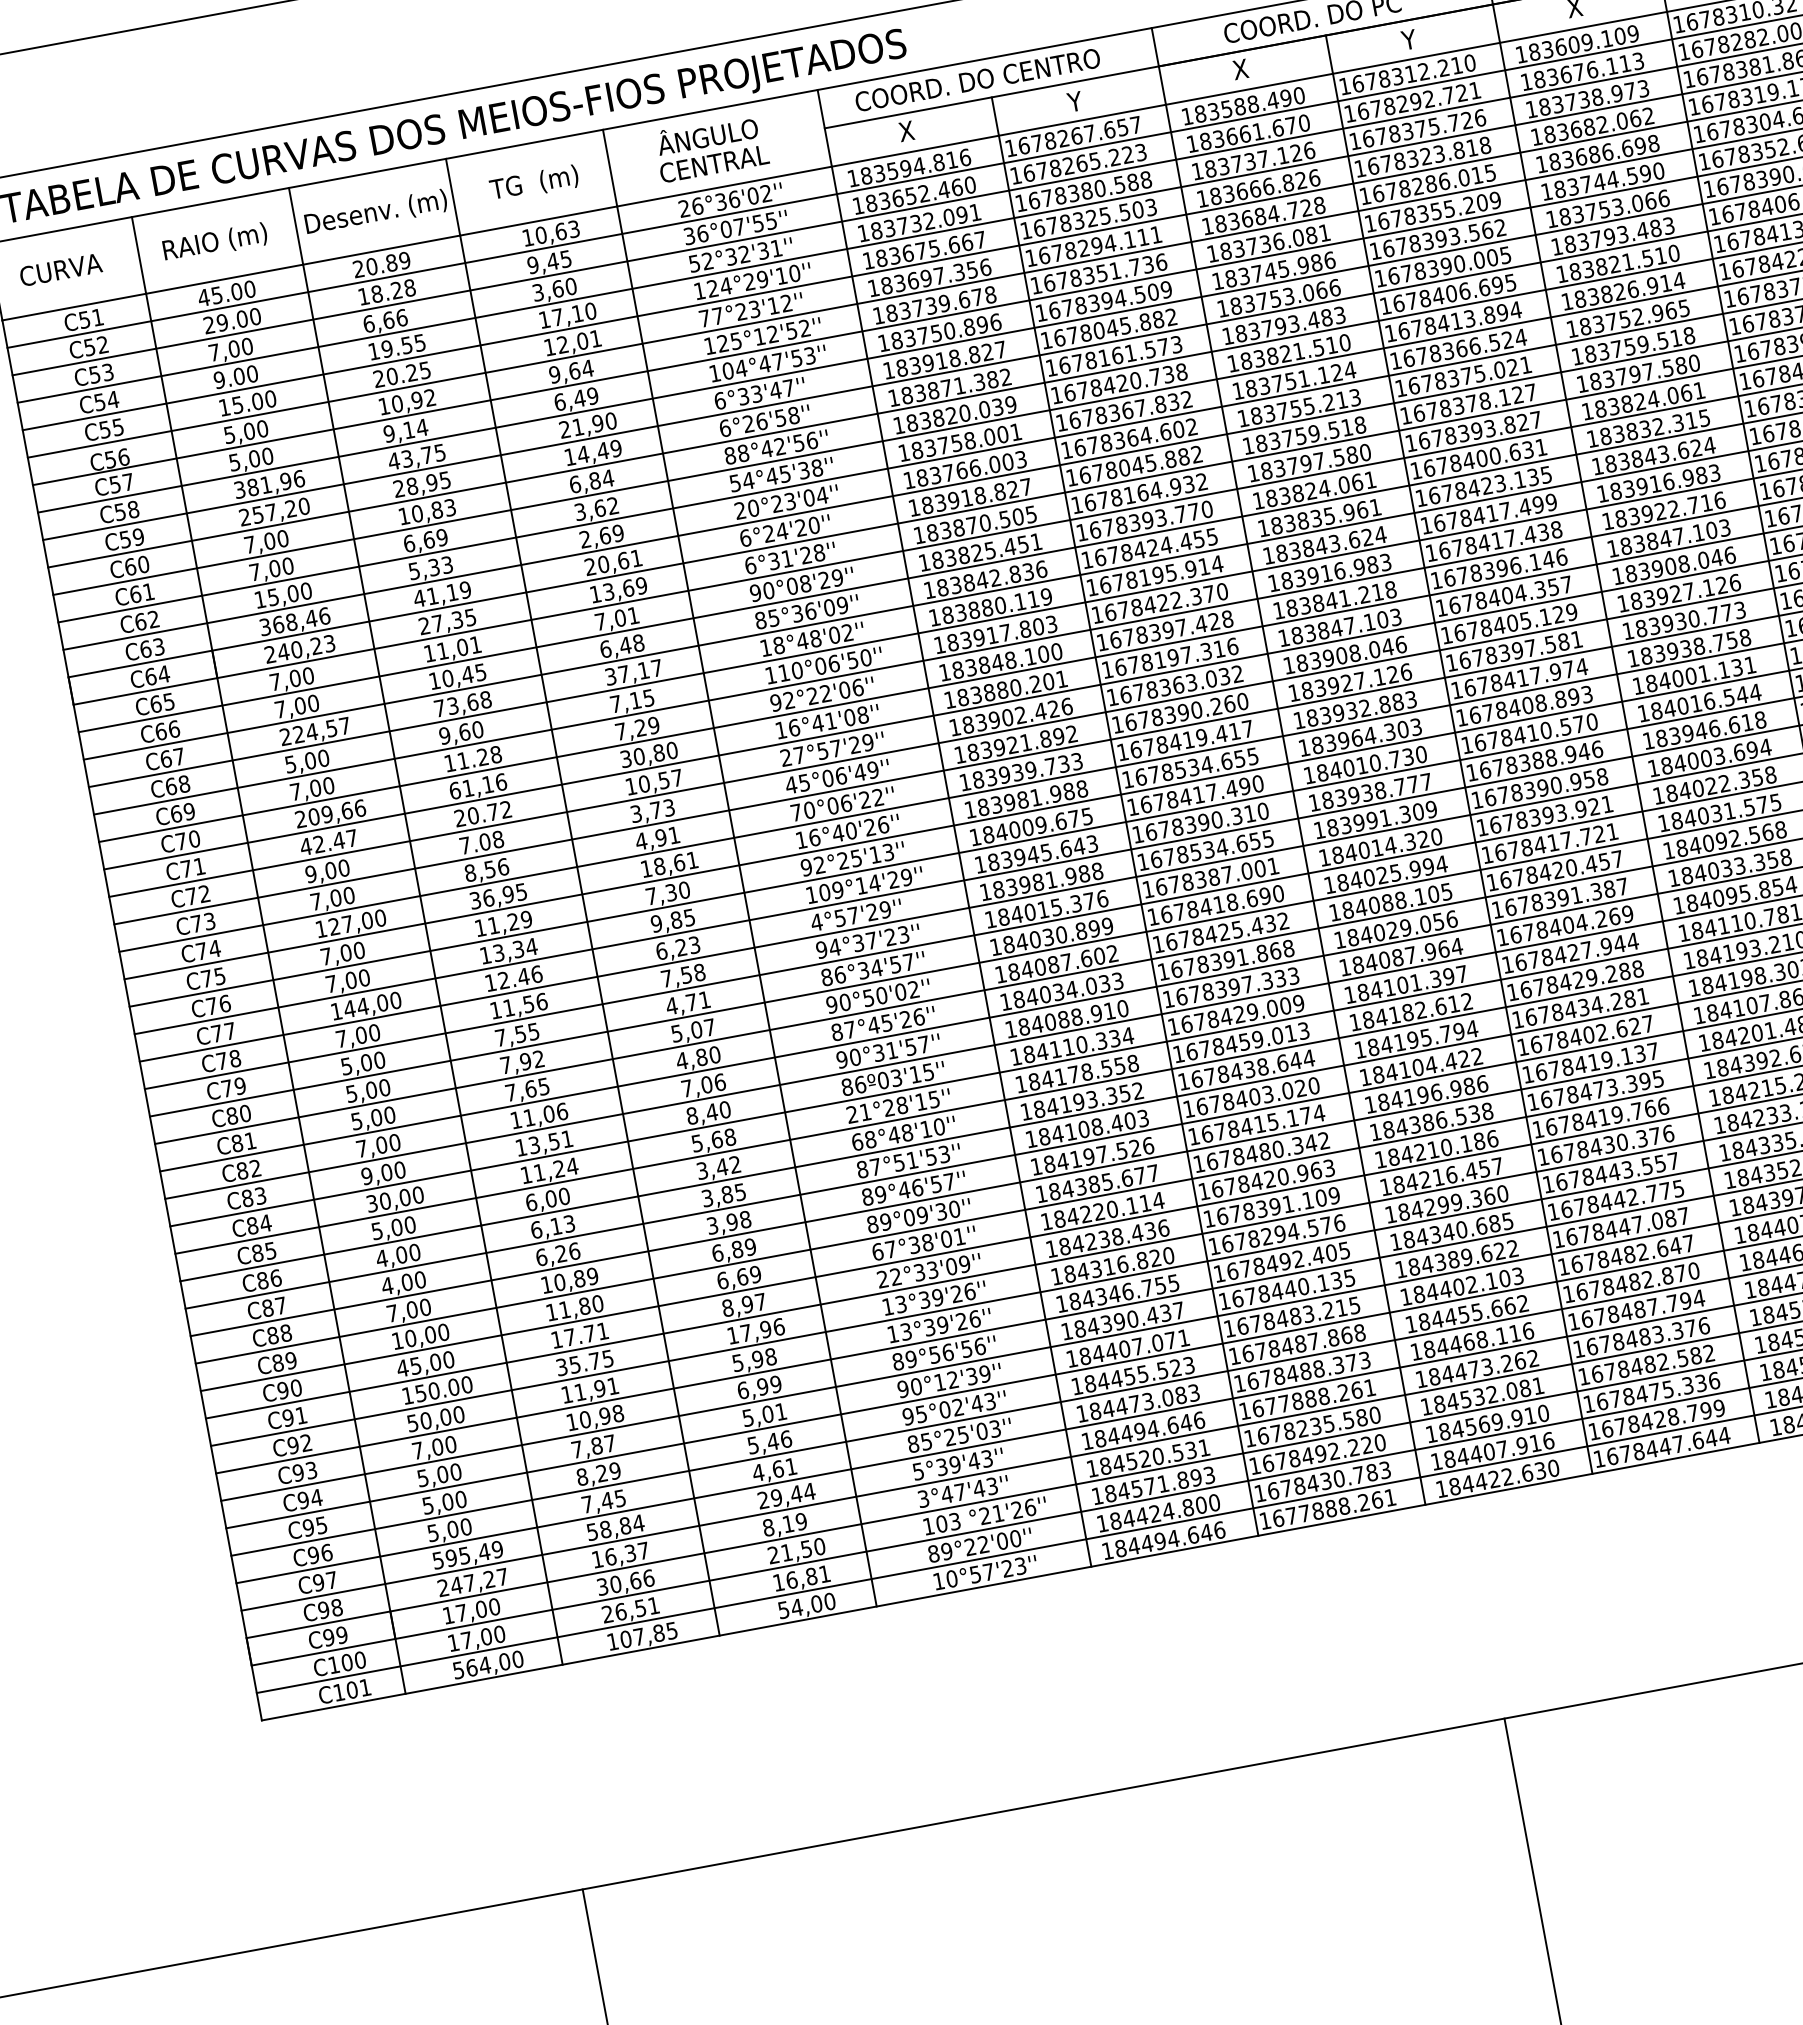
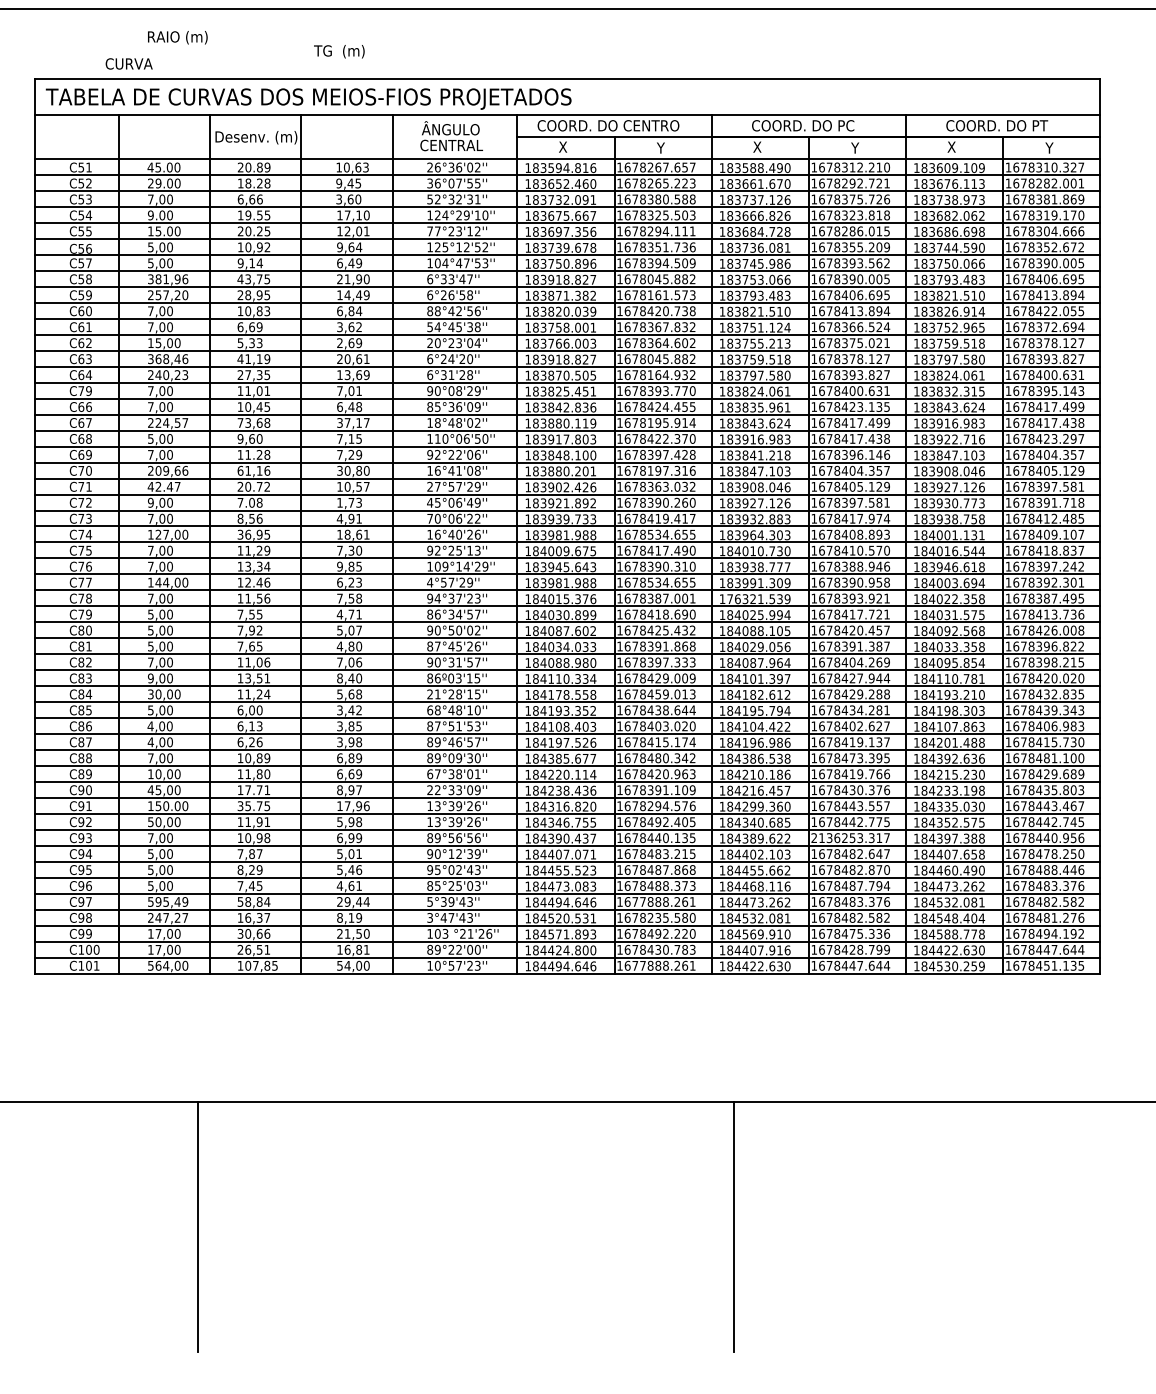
text: (534, 183) -> (339, 51), moved
text: (1618, 206) -> (955, 263), 183753.066 -> 183750.066
text: (214, 242) -> (177, 37), moved
text: (59, 269) -> (128, 63), moved
text: (161, 703) -> (84, 391), C65 -> C79
text: (635, 813) -> (339, 502), 3,73 -> 1,73
text: (1386, 846) -> (758, 599), 184014.320 -> 176321.539
text: (1109, 1010) -> (585, 662), 184088.910 -> 184088.980
text: (1614, 1229) -> (846, 838), 1678447.087 -> 2136253.317

